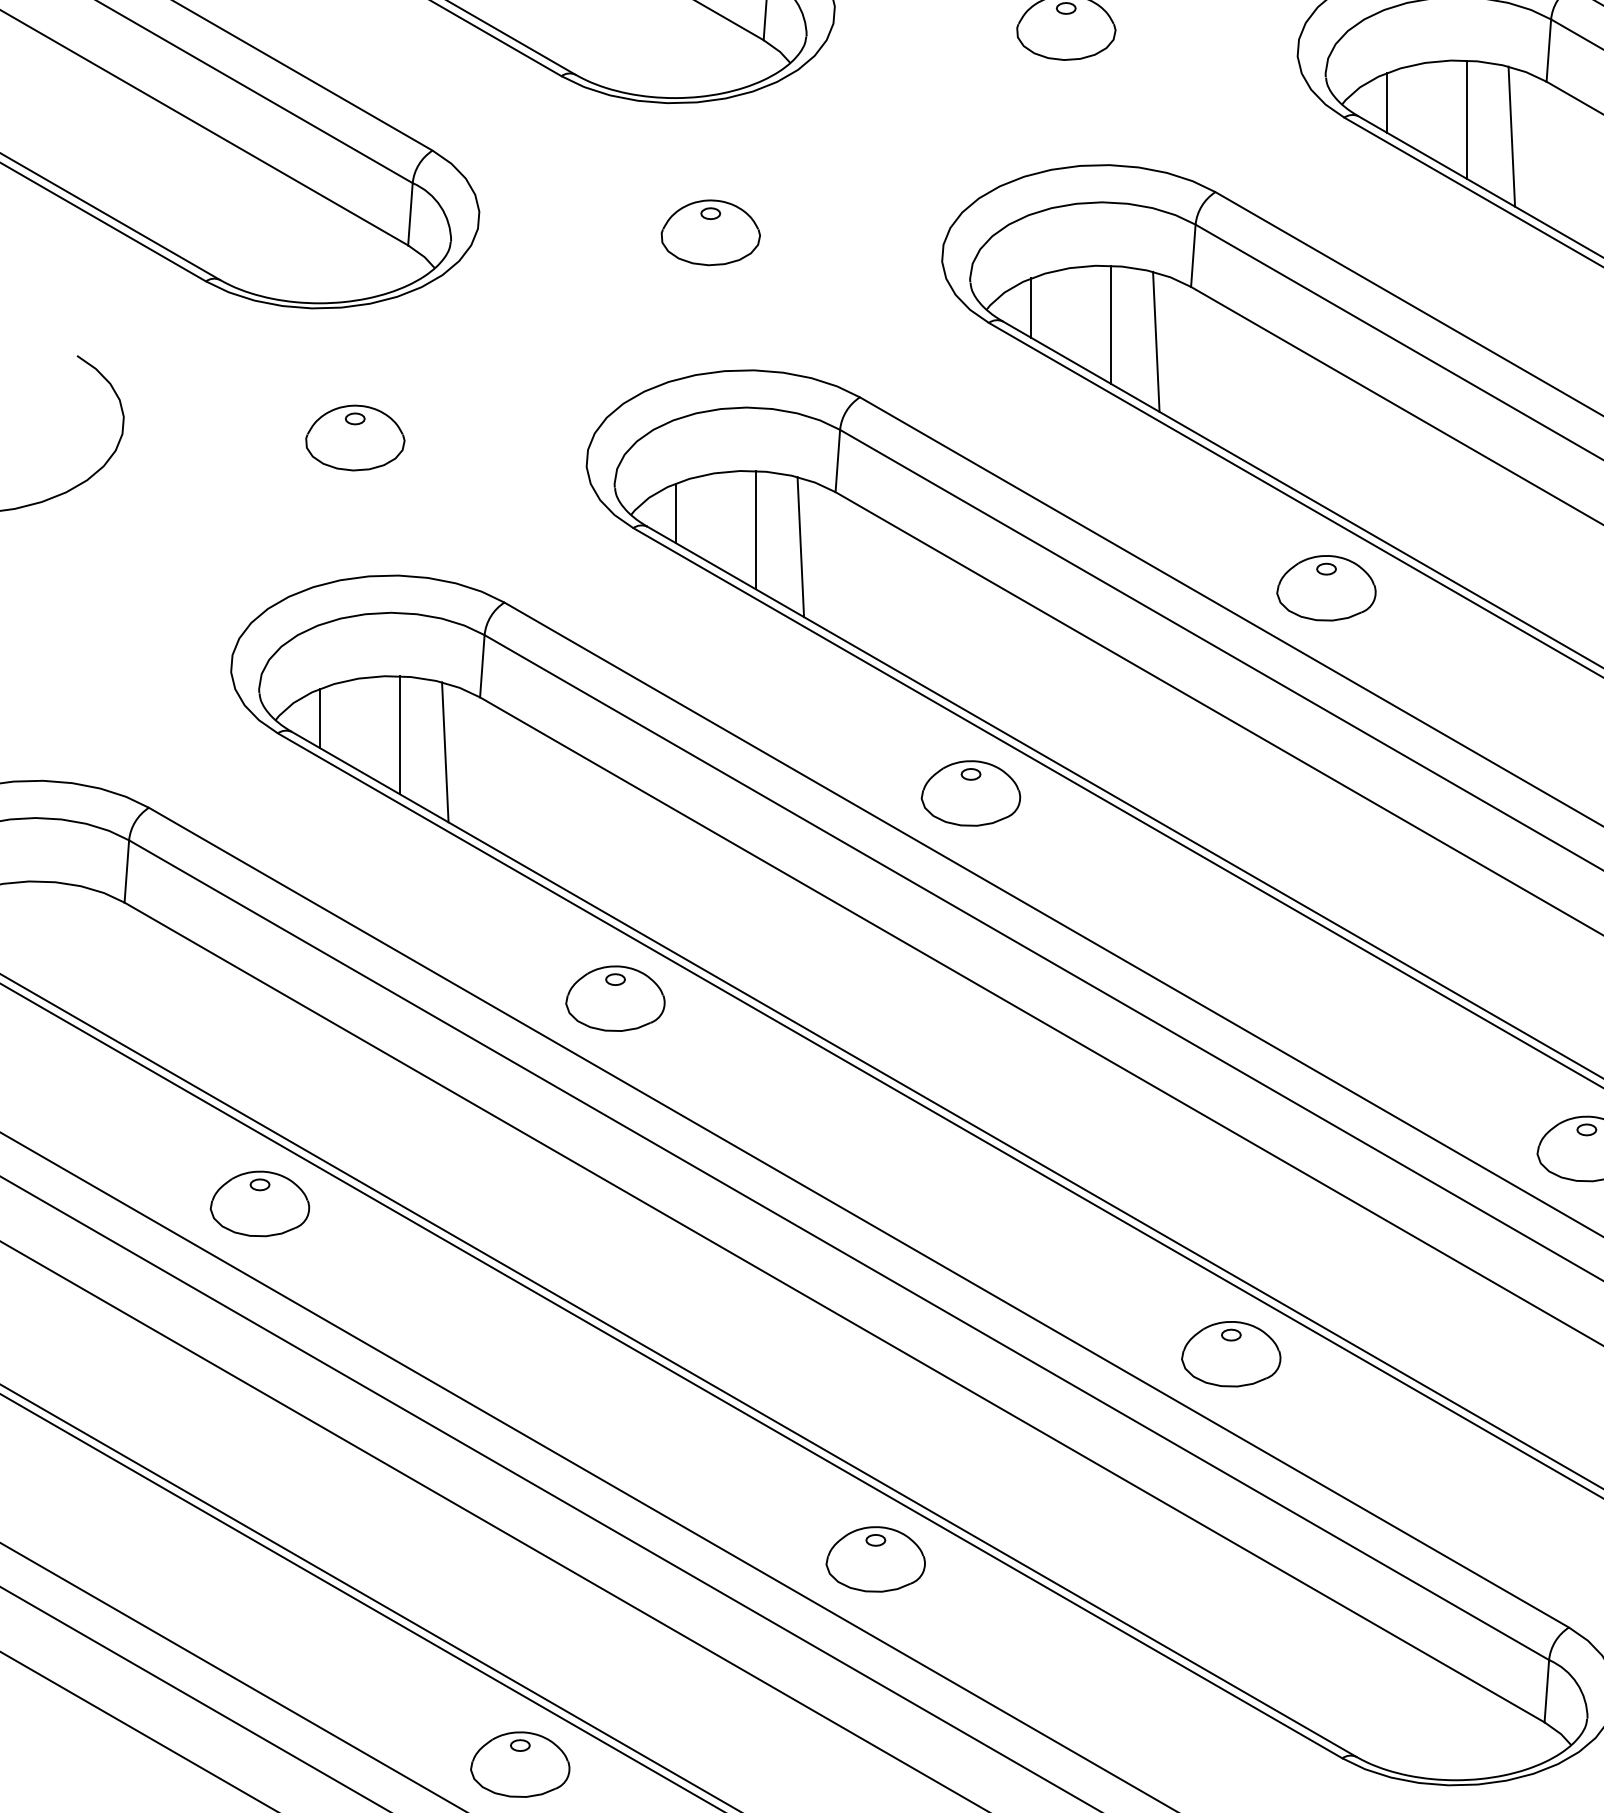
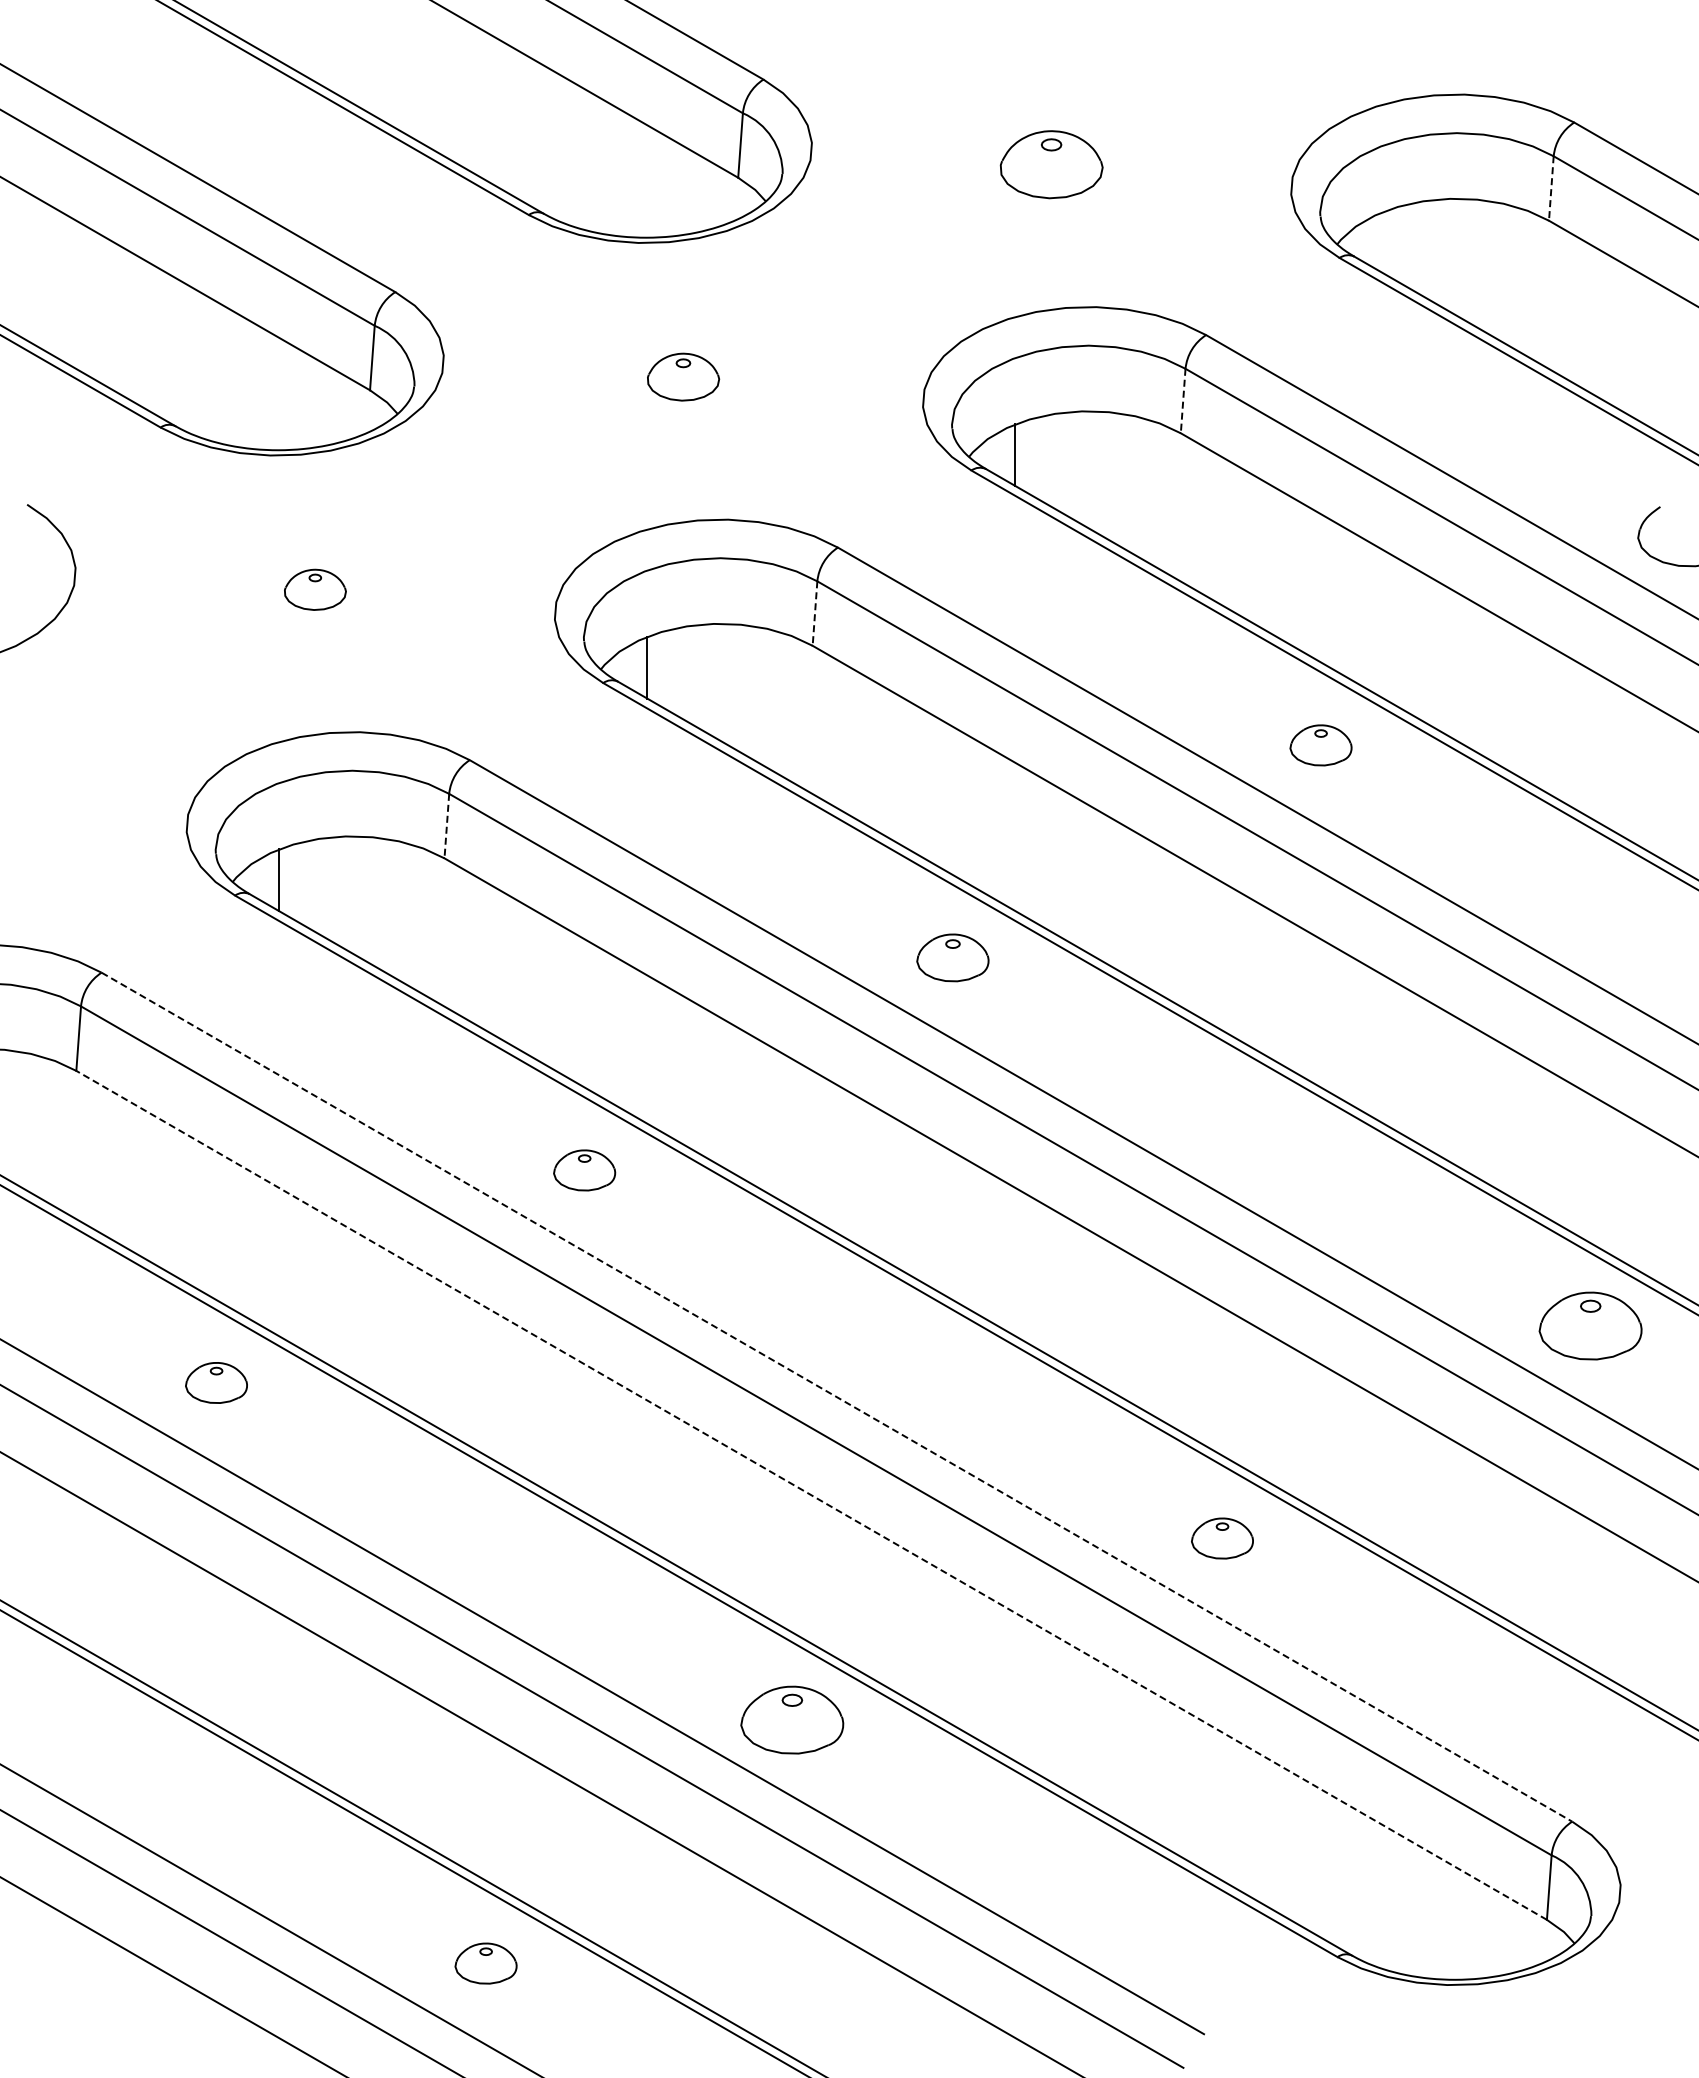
line: (1548, 51) -> (1551, 189), solid -> dashed
line: (1386, 102) -> (1383, 242), removed
line: (1466, 119) -> (1466, 259), removed
line: (1511, 136) -> (1512, 277), removed
part: (710, 232) -> (683, 376), size x0.7
line: (1193, 256) -> (1183, 401), solid -> dashed
line: (1111, 324) -> (1098, 472), removed
line: (1155, 341) -> (1144, 489), removed
part: (355, 437) -> (315, 589), size x0.6
line: (837, 461) -> (814, 614), solid -> dashed
line: (755, 530) -> (729, 685), removed
line: (800, 546) -> (776, 702), removed
part: (1325, 588) -> (1320, 745), size x0.6
line: (482, 666) -> (446, 826), solid -> dashed
line: (399, 735) -> (361, 897), removed
line: (445, 751) -> (408, 914), removed
part: (970, 793) -> (952, 957), size x0.7
part: (615, 998) -> (584, 1170), size x0.6
part: (259, 1203) -> (216, 1382), size x0.6
line: (859, 1217) -> (837, 1397), solid -> dashed
line: (834, 1312) -> (811, 1495), solid -> dashed
part: (1231, 1354) -> (1222, 1538), size x0.6
part: (875, 1558) -> (792, 1719), moved
part: (519, 1764) -> (485, 1963), size x0.6

